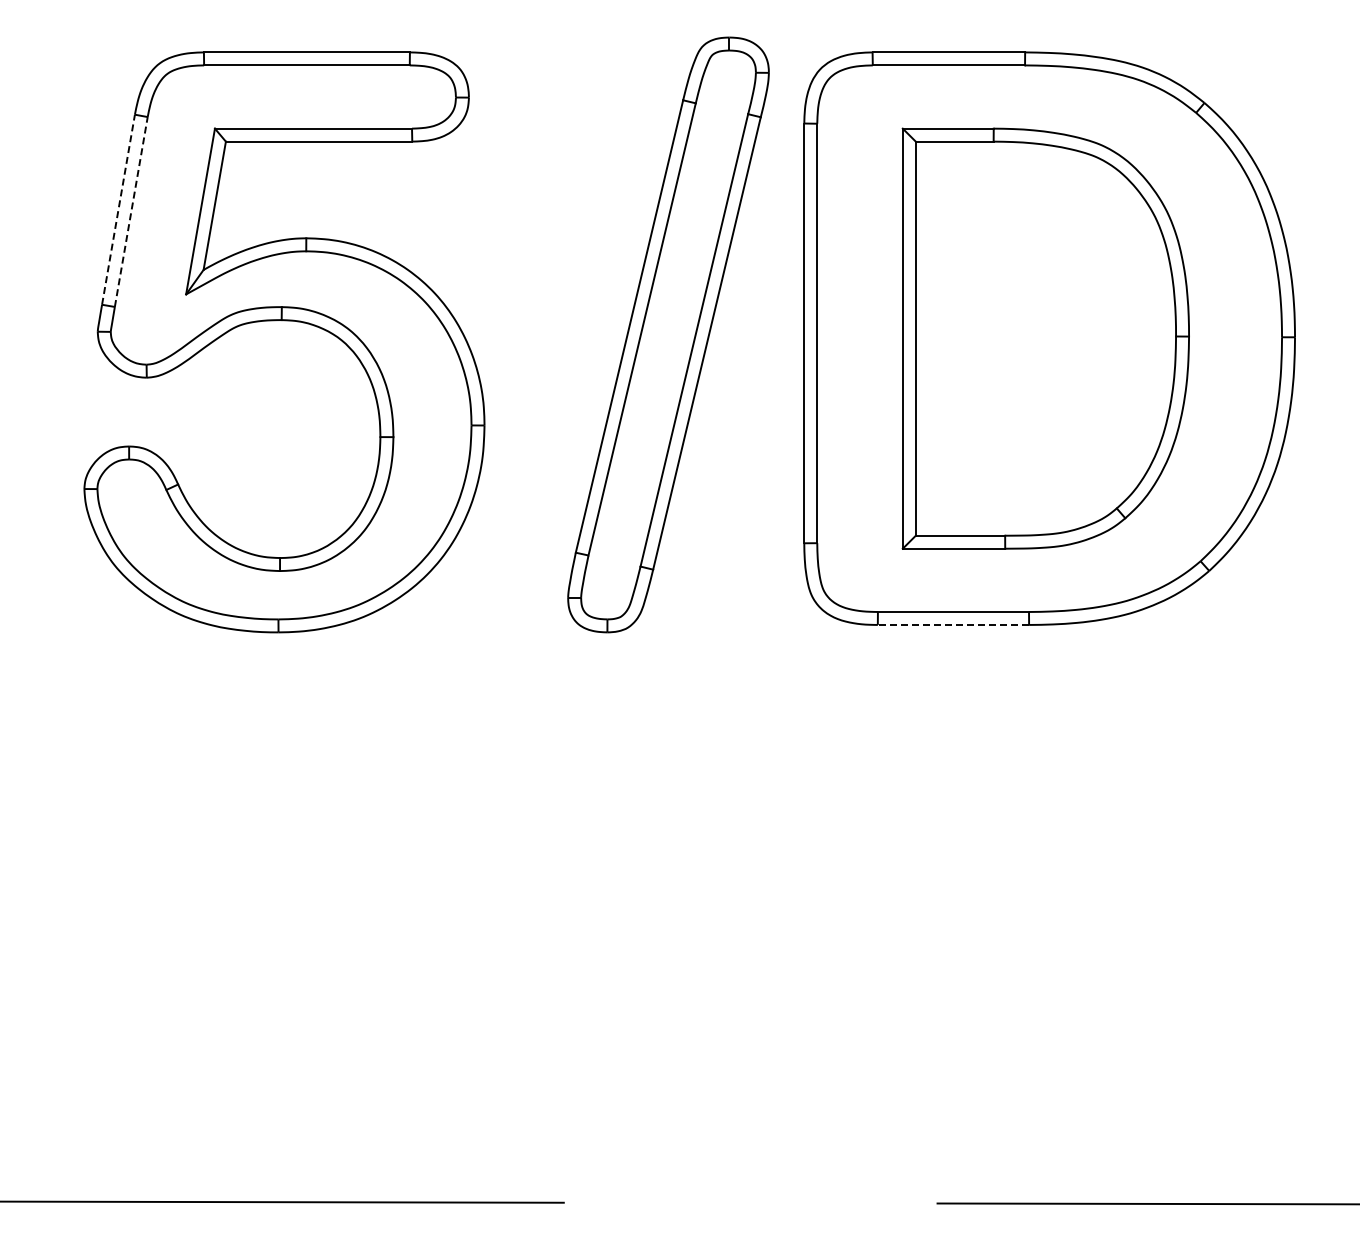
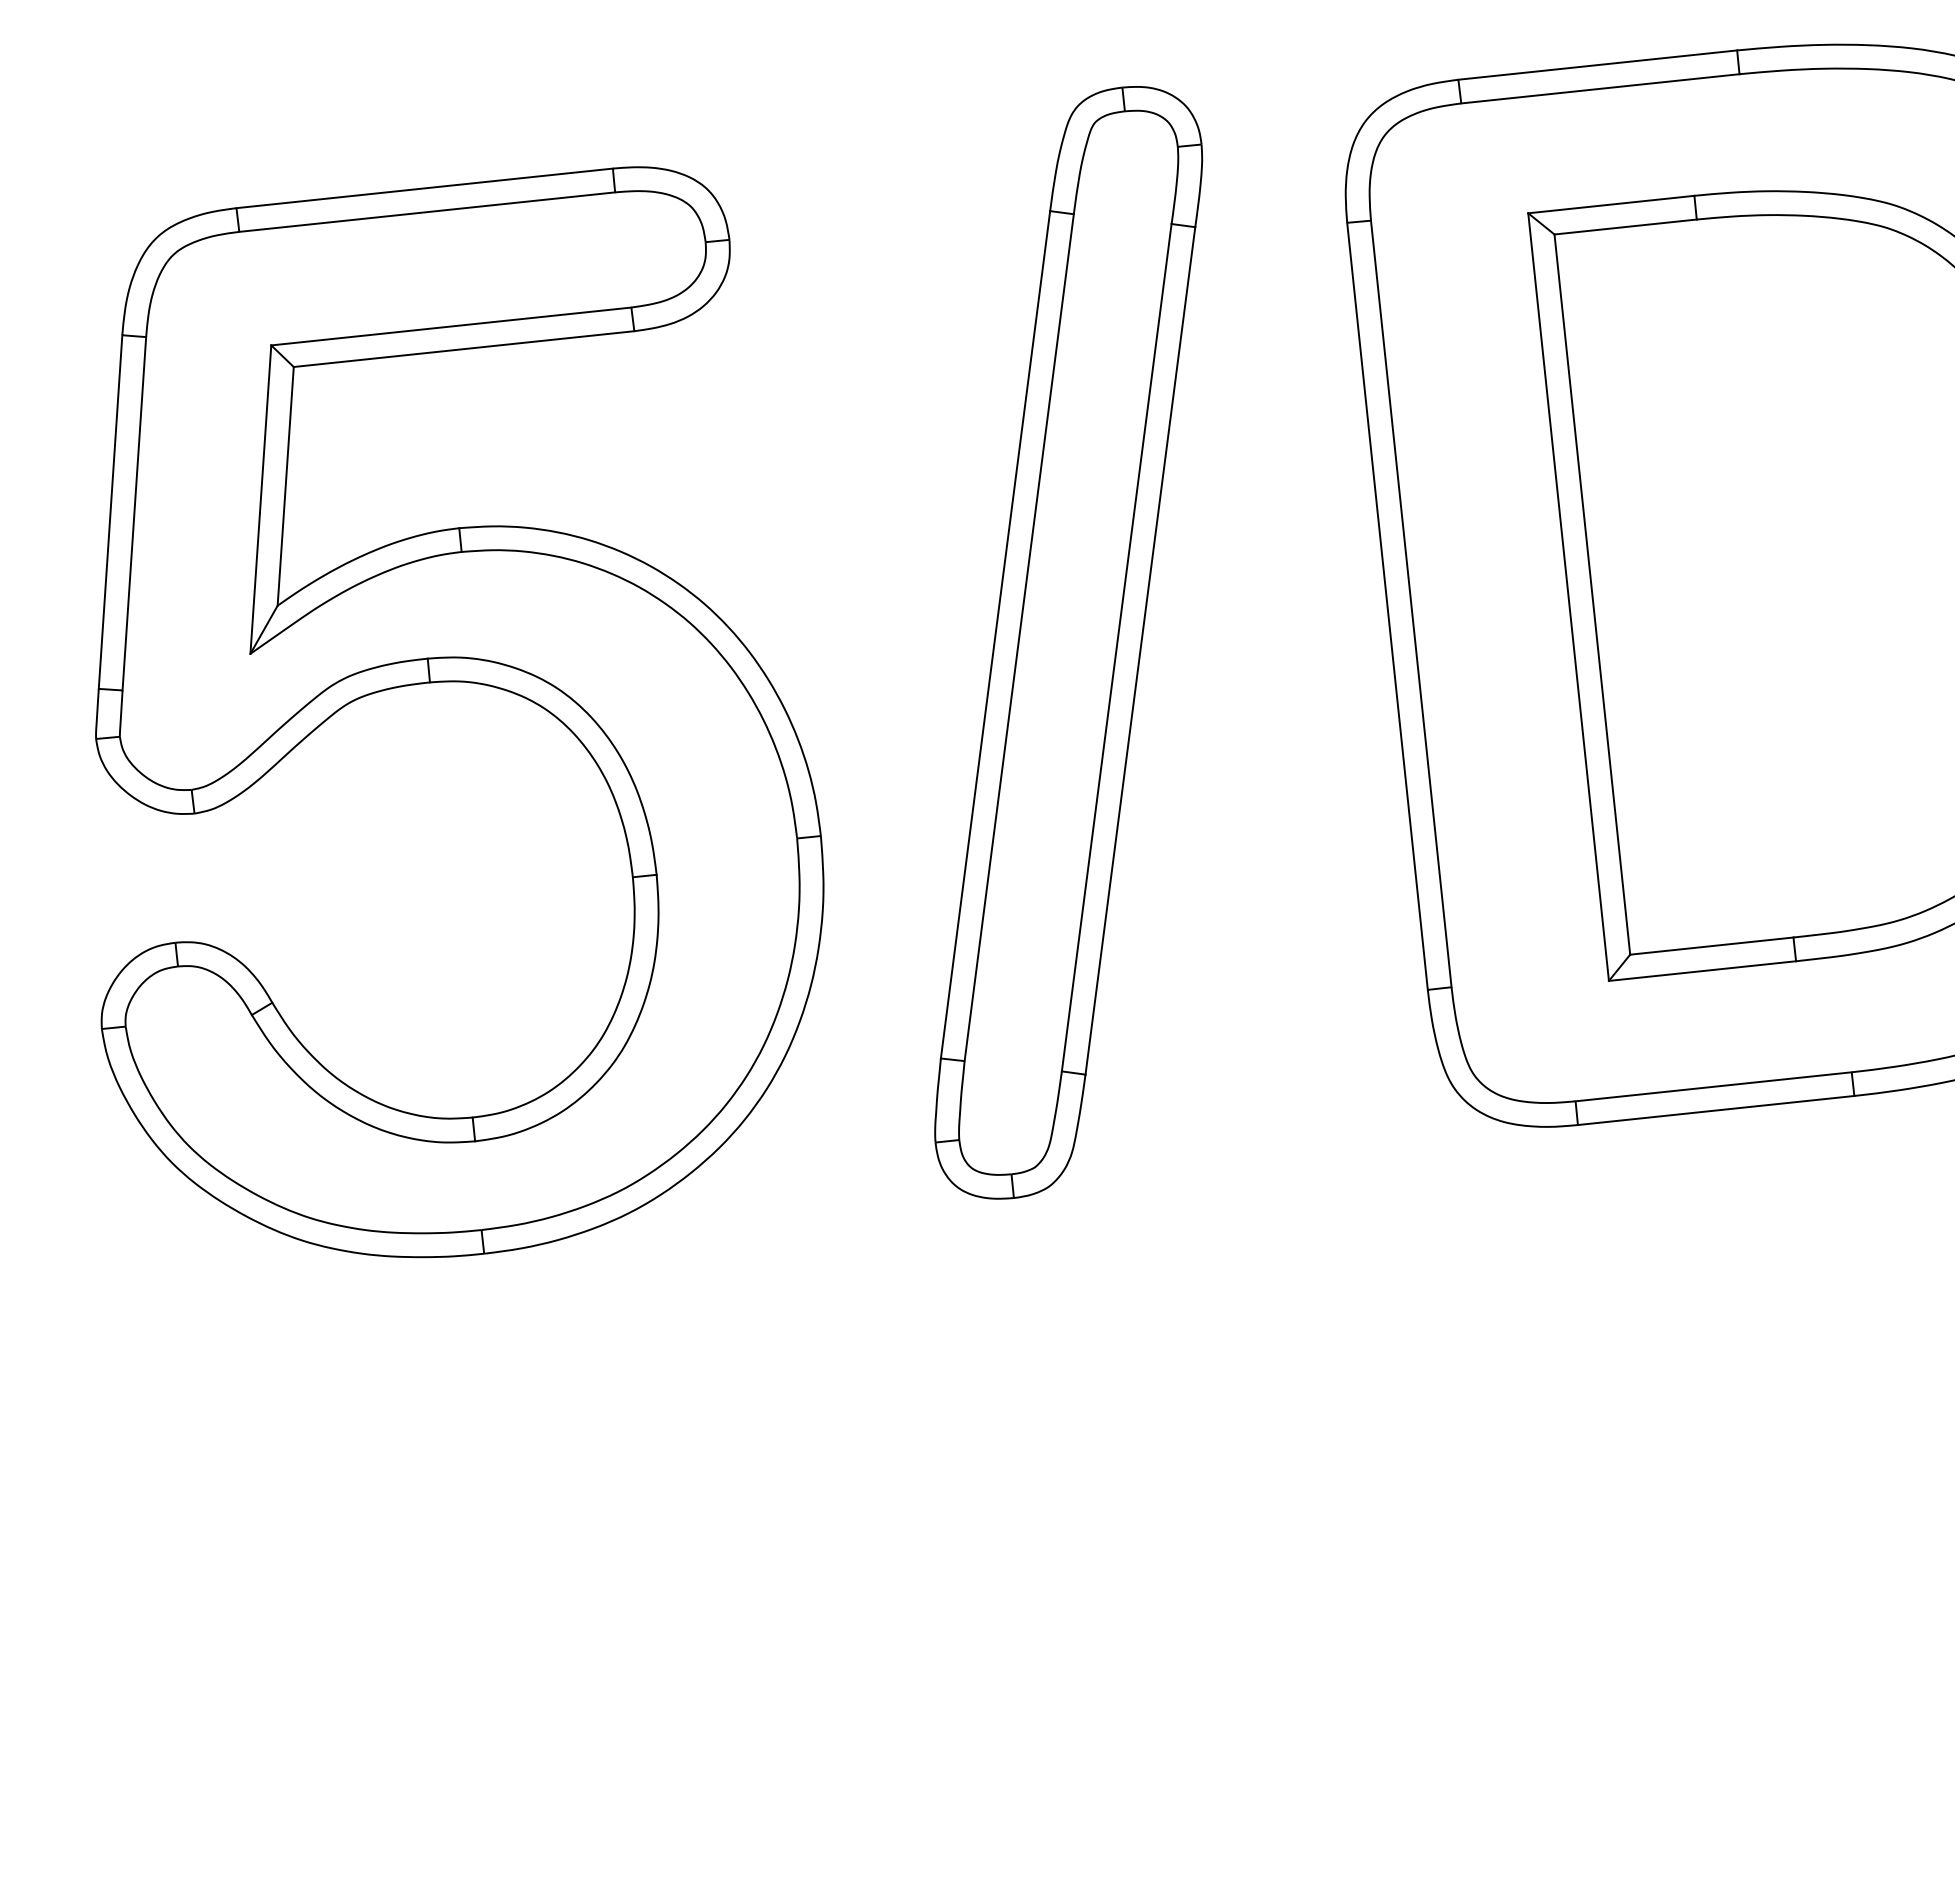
line: (118, 209) -> (110, 511), dashed -> solid
line: (131, 211) -> (134, 512), dashed -> solid
part: (668, 334) -> (1068, 641), moved
line: (953, 624) -> (1716, 1109), dashed -> solid

